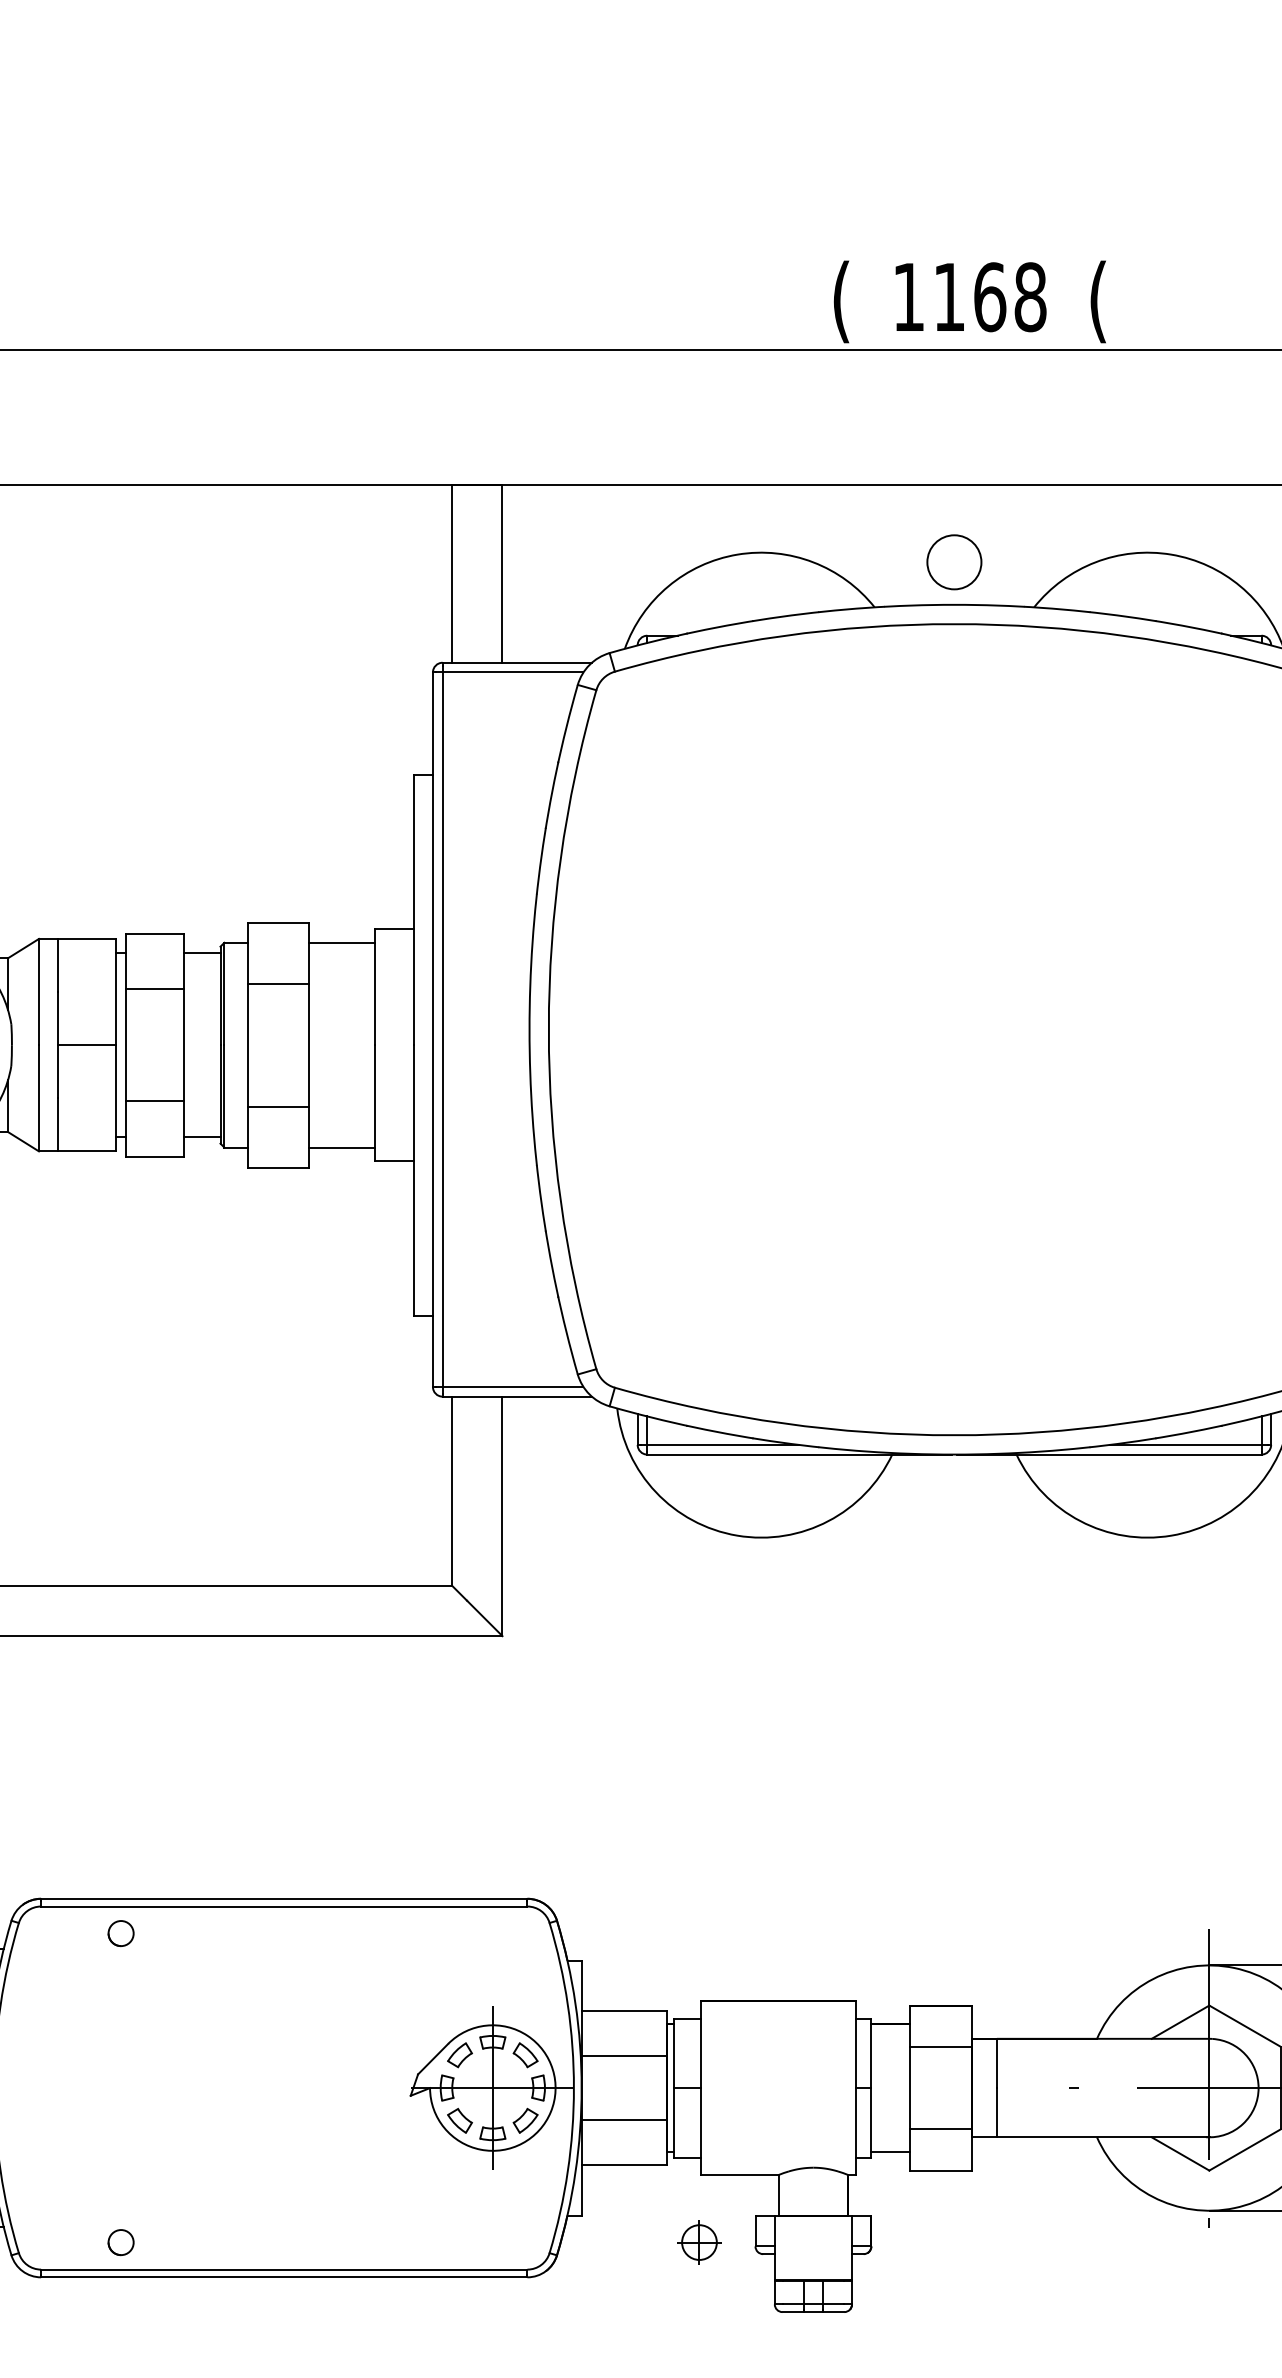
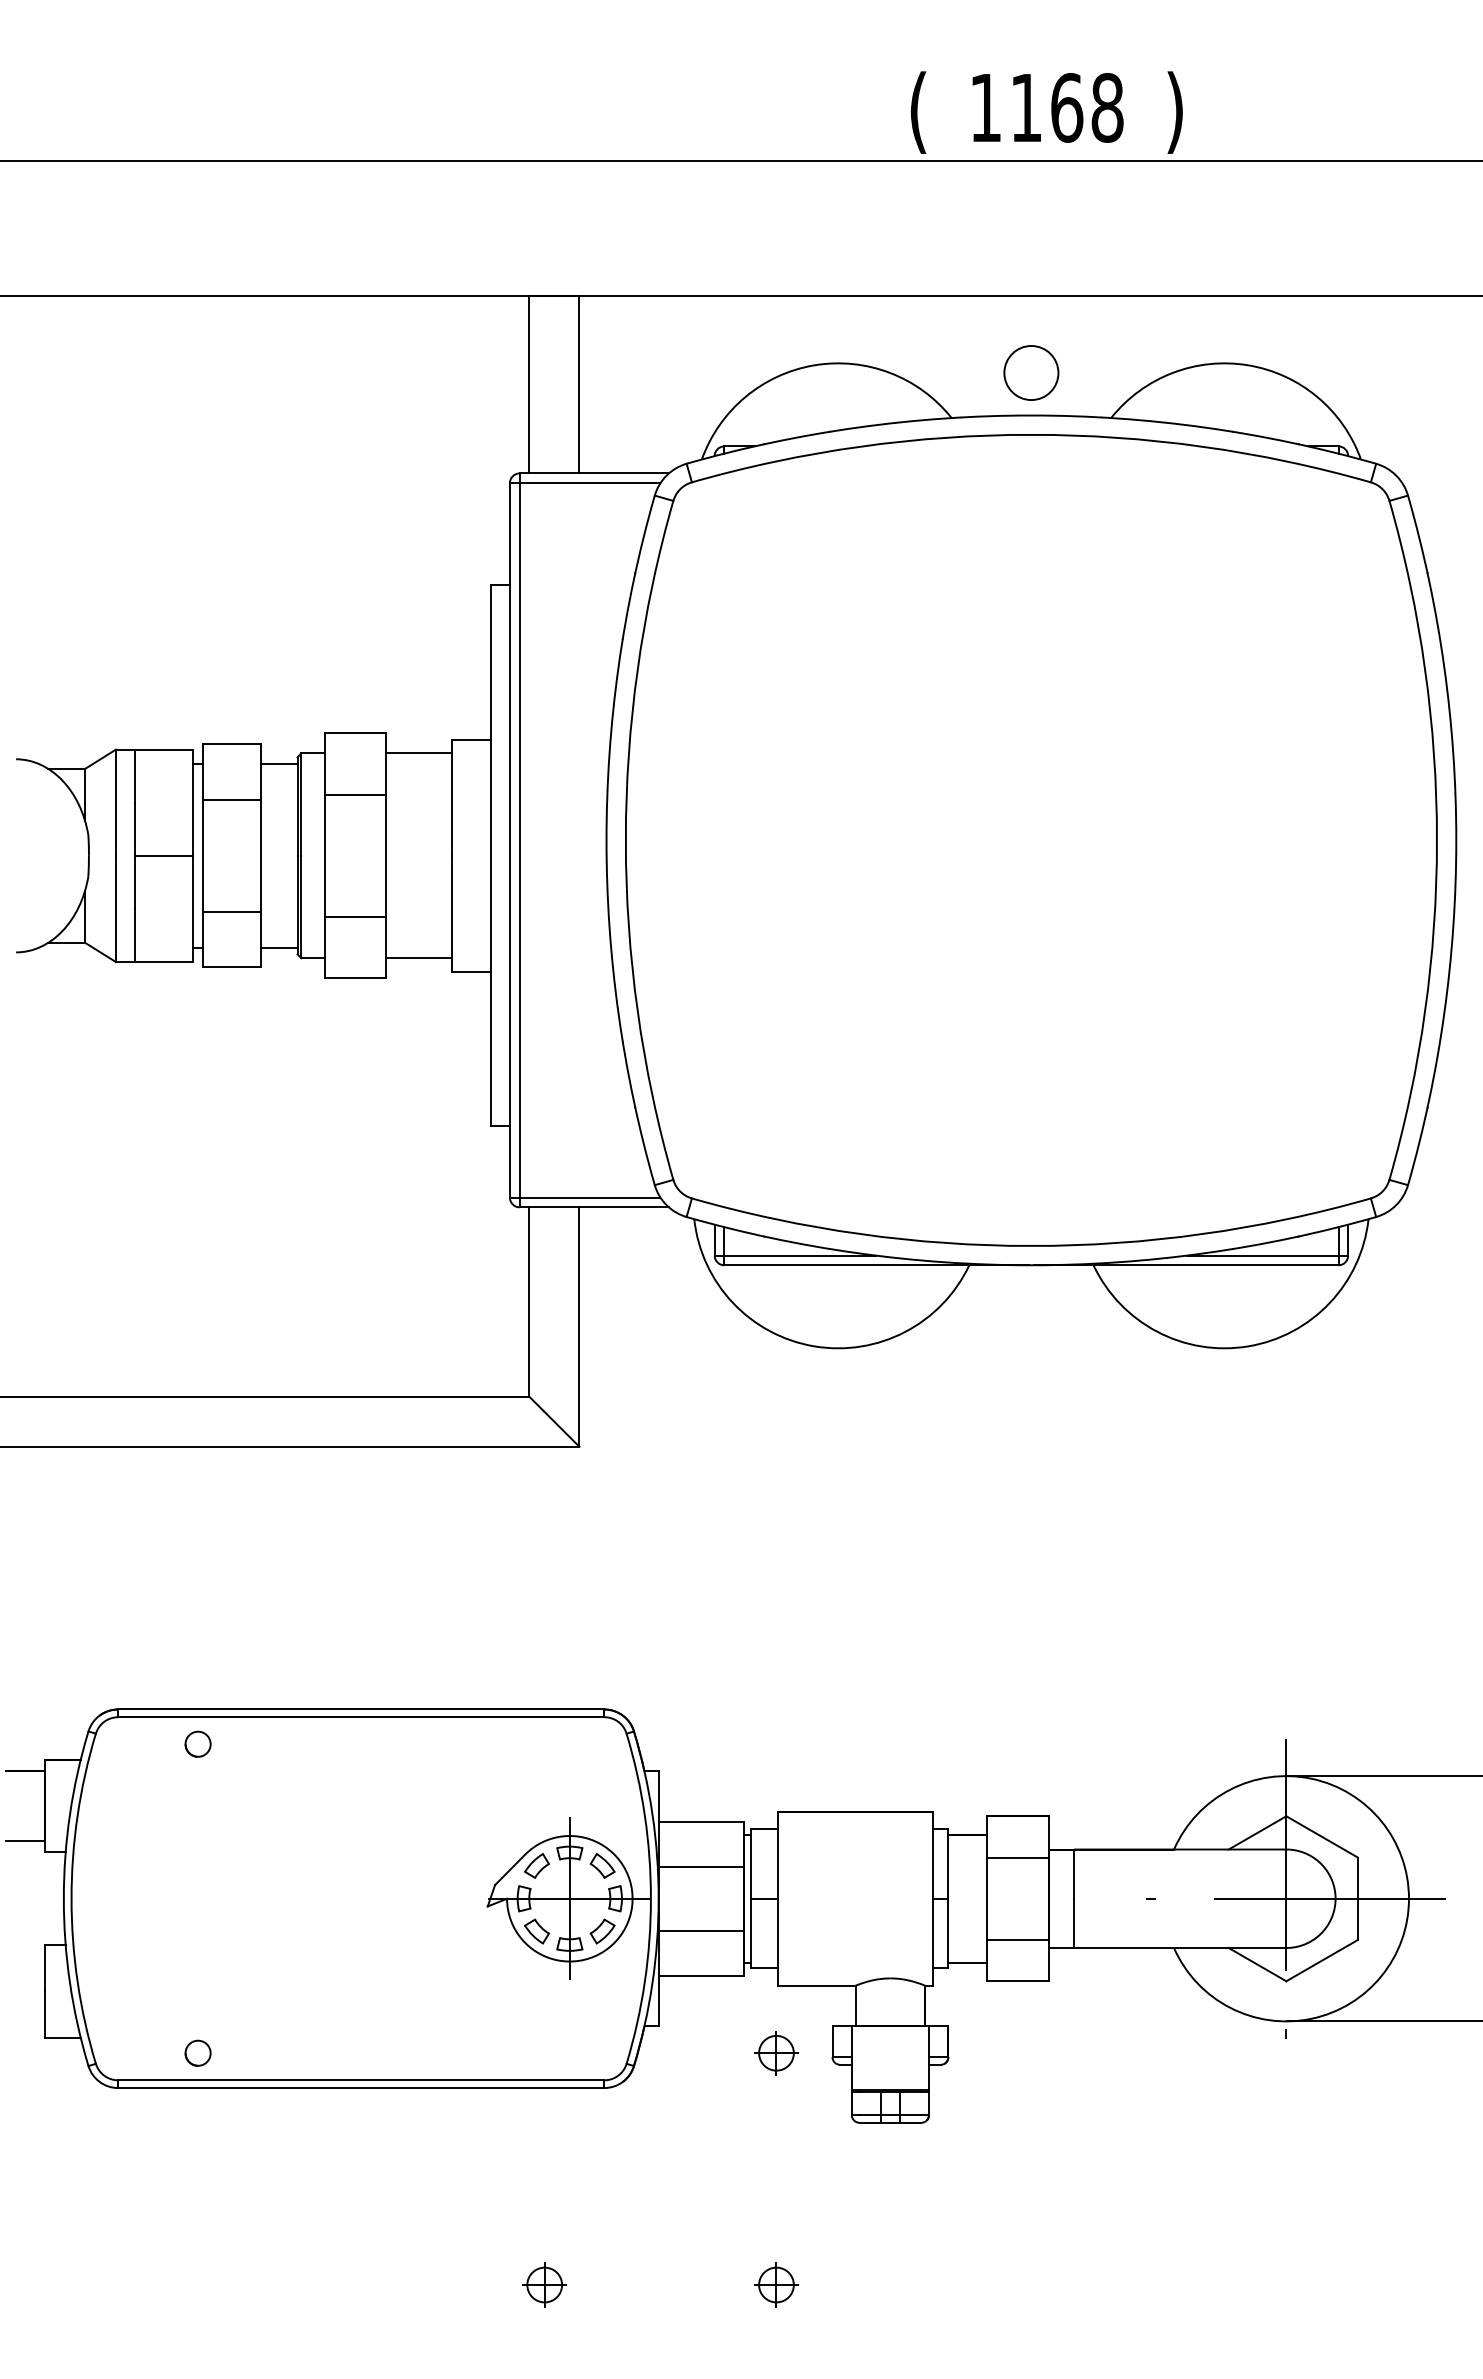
text: (1098, 301) -> (1175, 112), ( -> )

